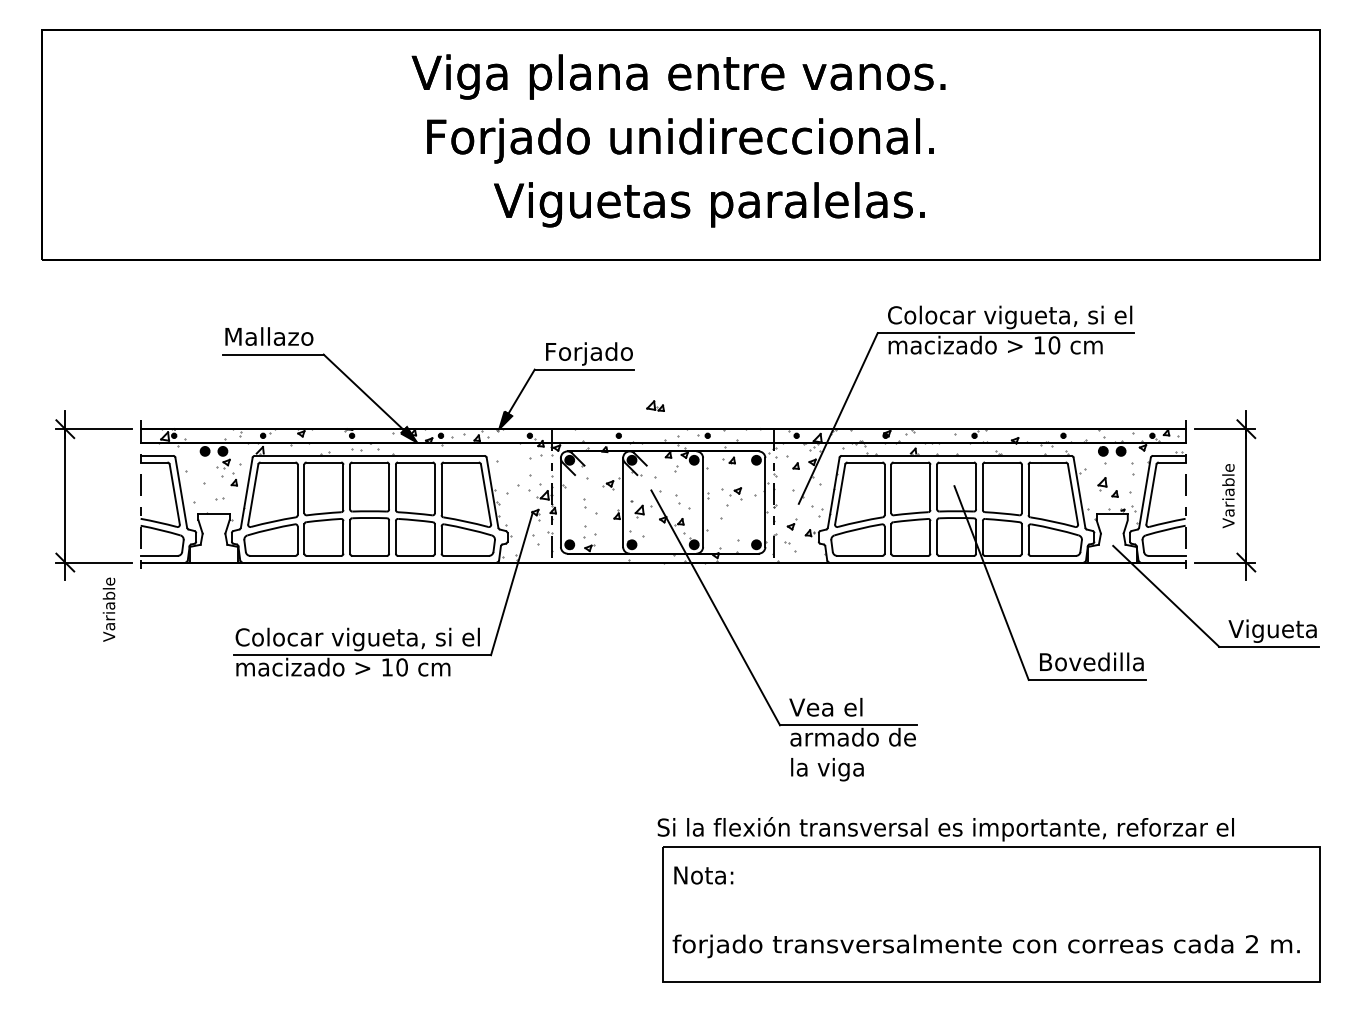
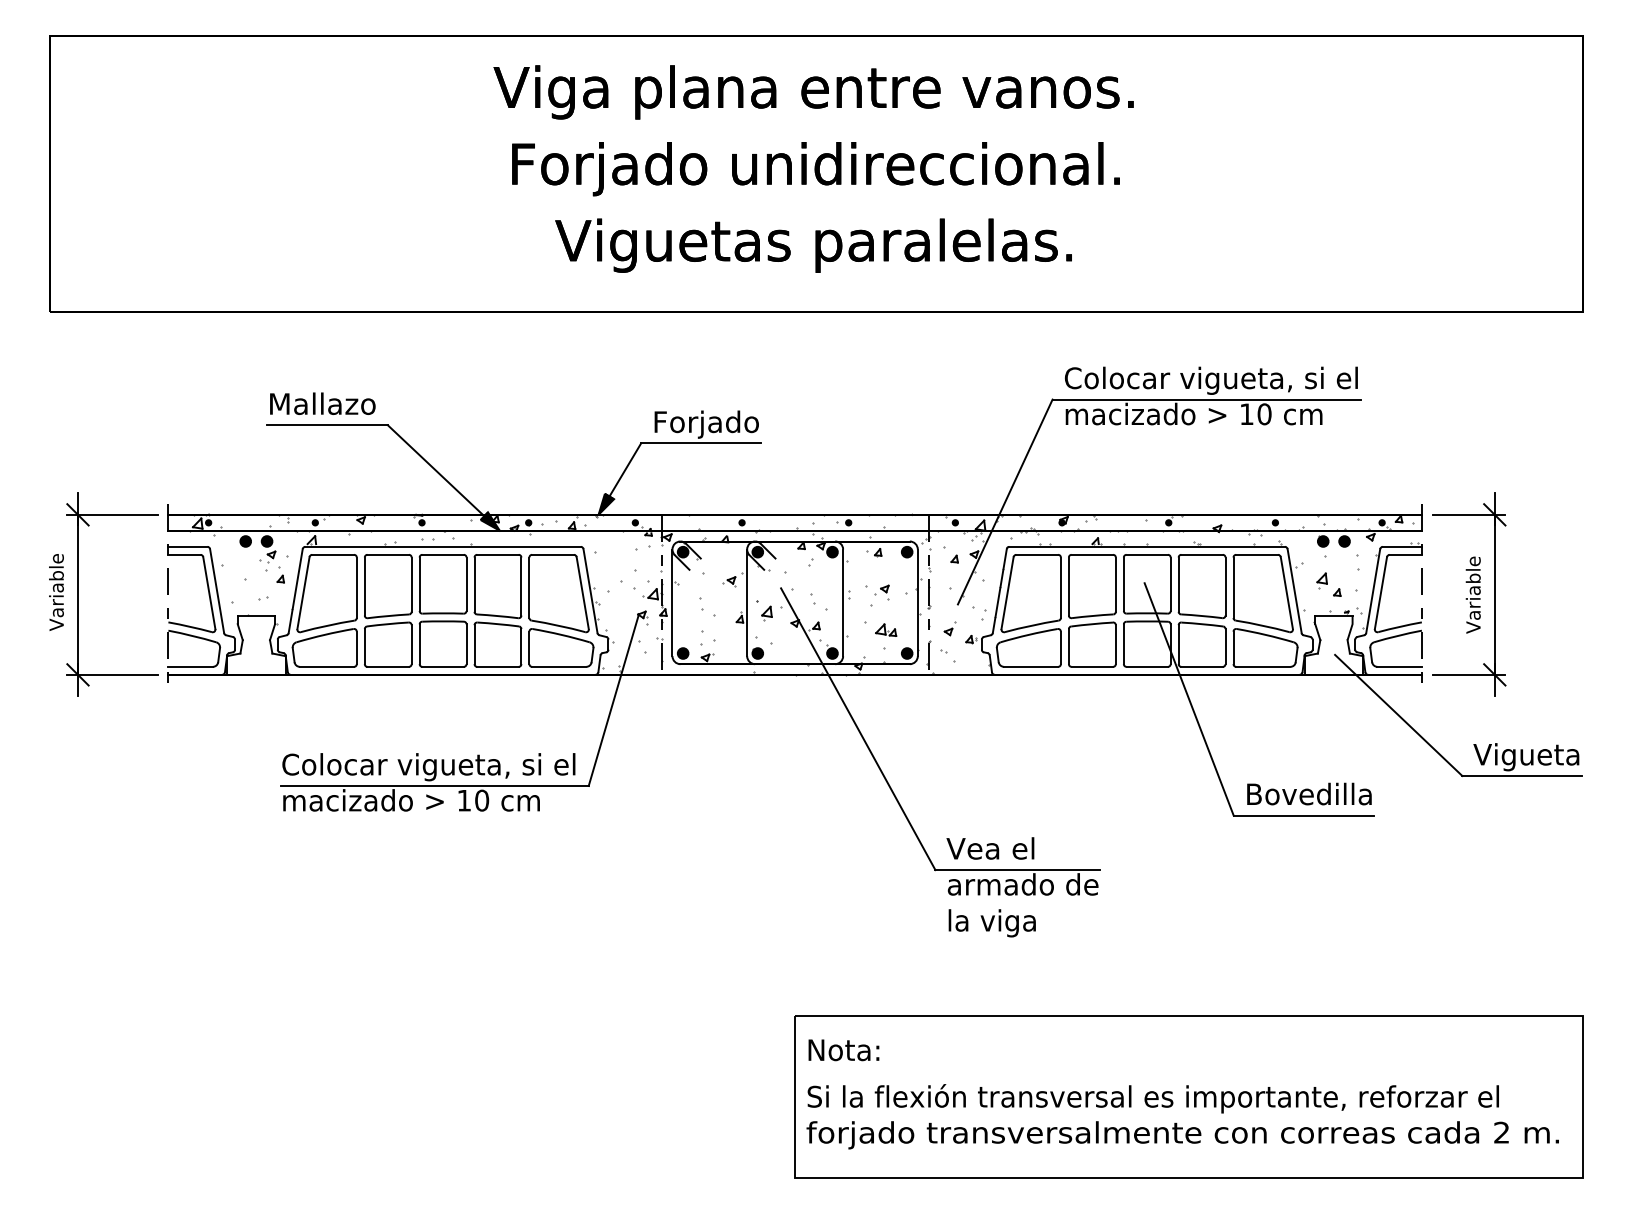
text: (709, 204) -> (813, 245), moved
part: (655, 405) -> (886, 629), moved
text: (109, 609) -> (56, 592), moved
text: (945, 829) -> (1152, 1098), moved

